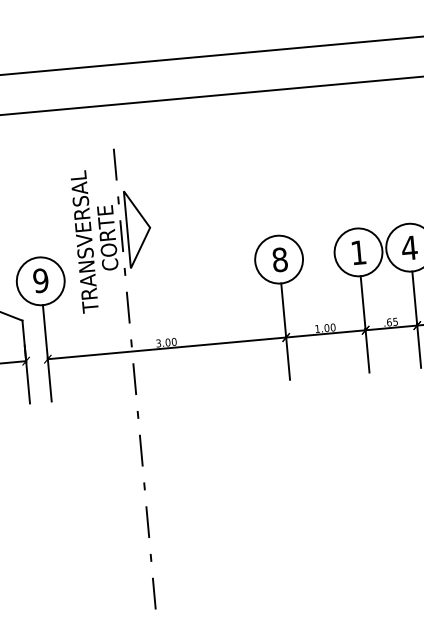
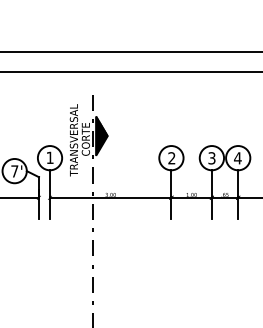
hatch: (137, 227) -> (101, 135), added
text: (357, 253) -> (211, 158), 1 -> 3
text: (279, 260) -> (171, 158), 8 -> 2
text: (39, 280) -> (49, 157), 9 -> 1

